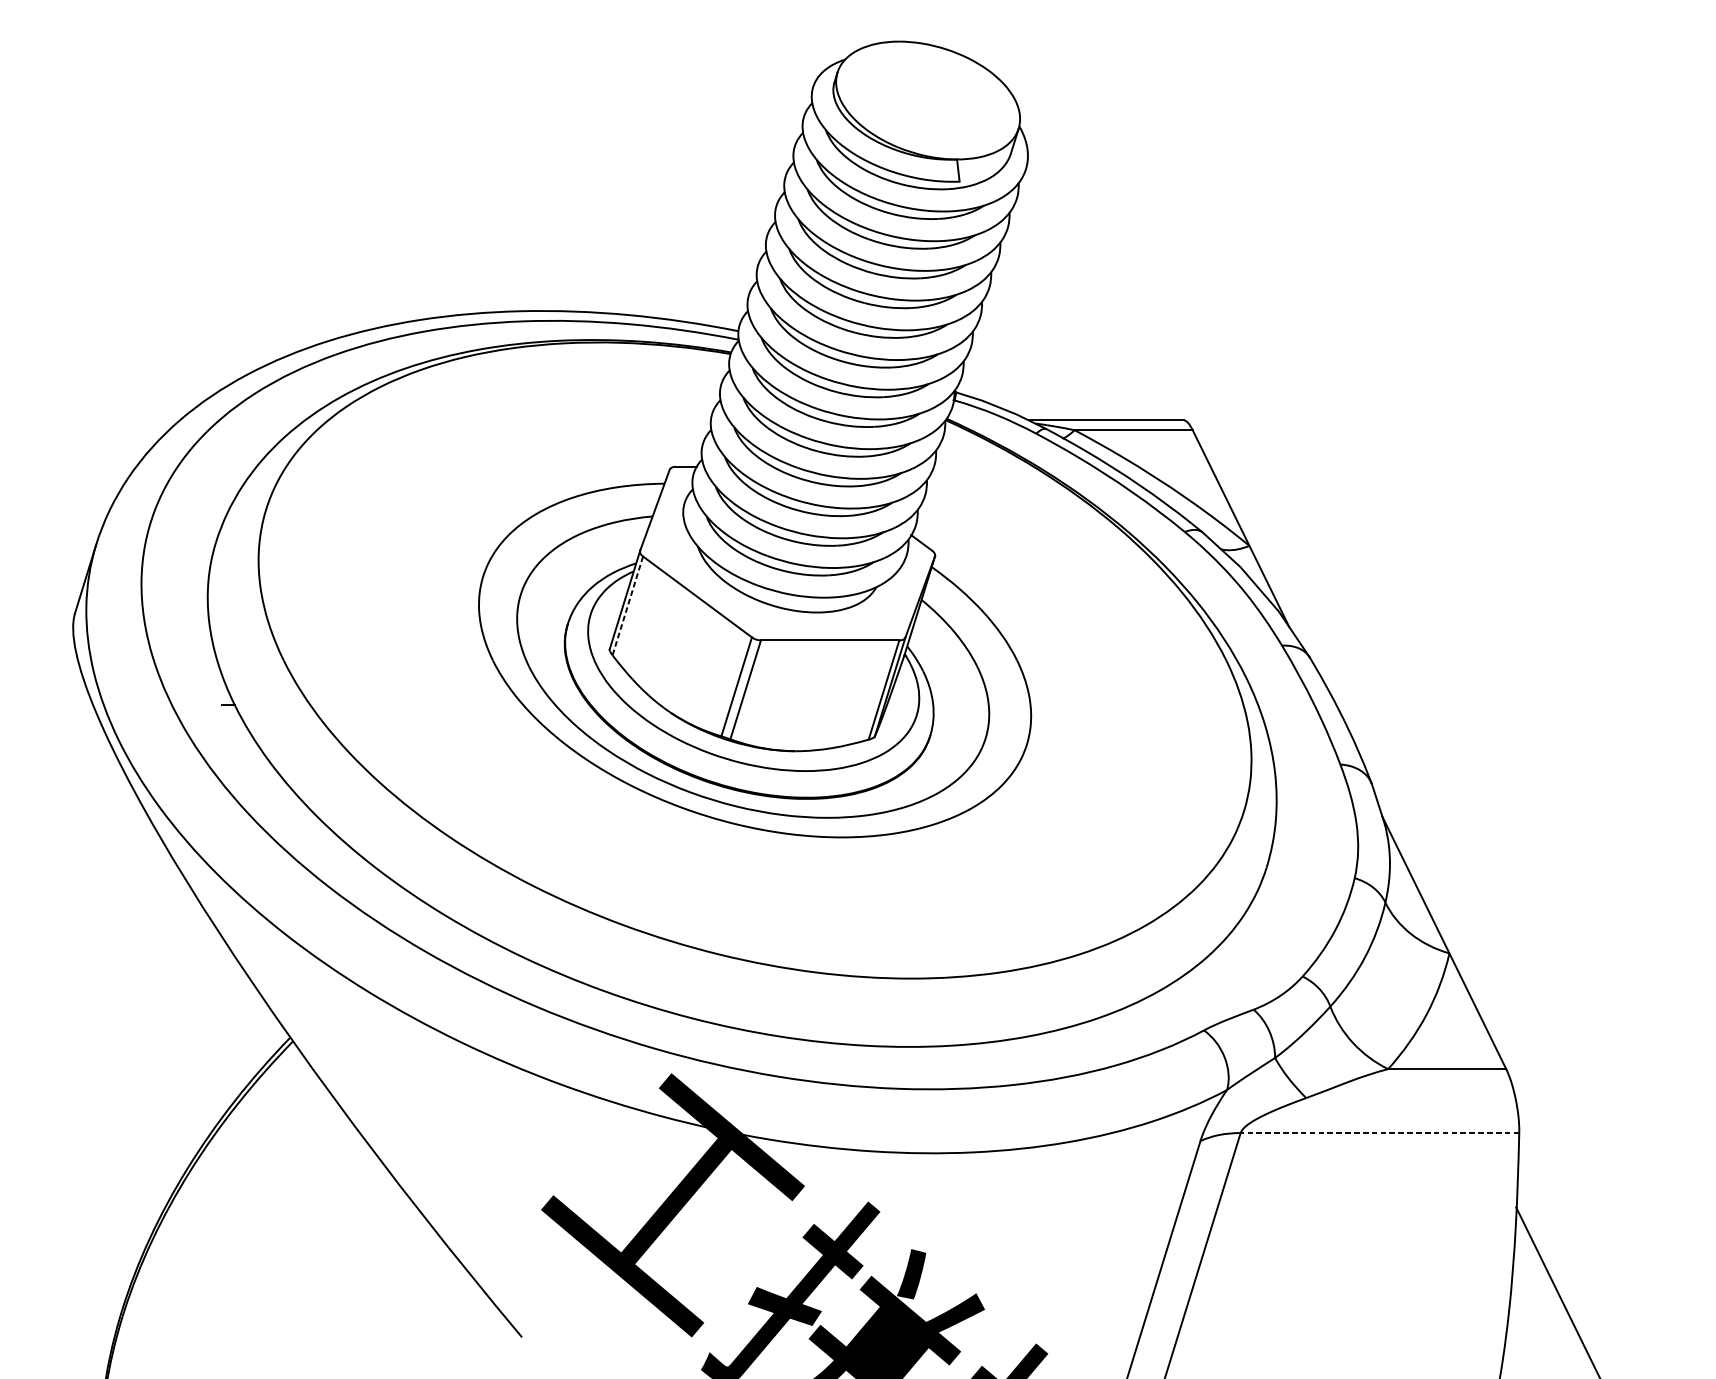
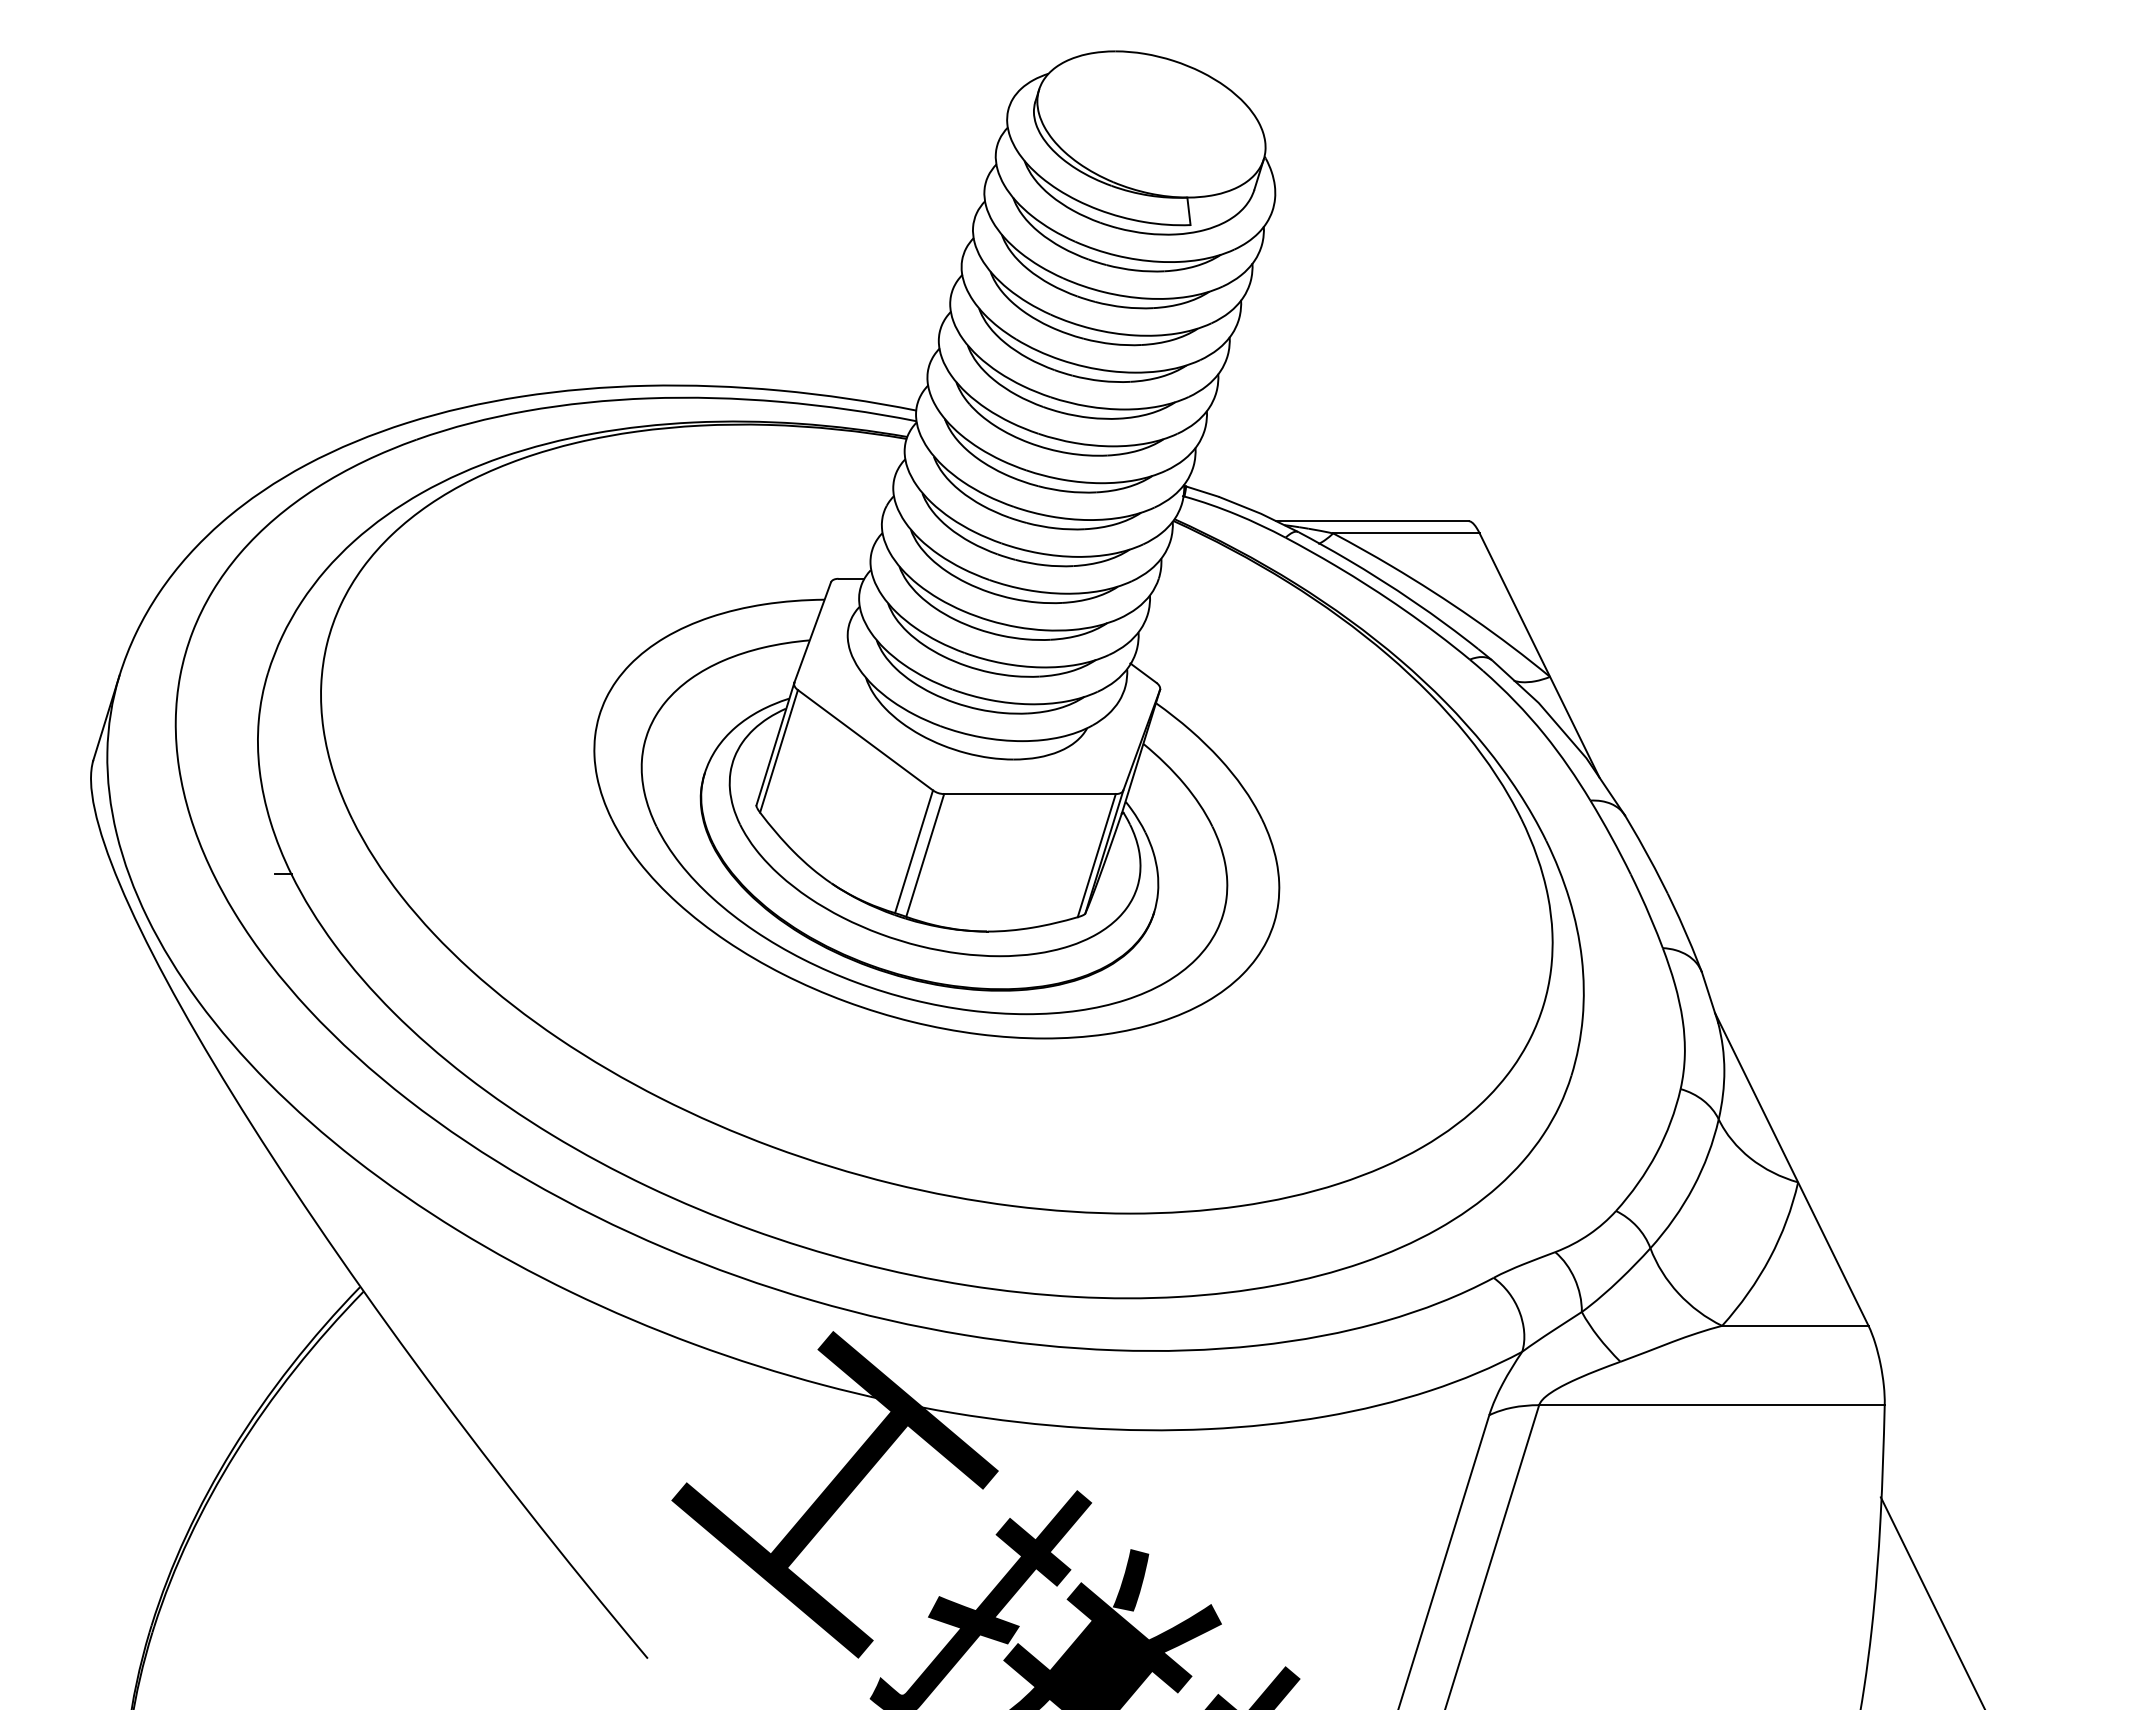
line: (627, 606) -> (778, 751), dashed -> solid
line: (1379, 1133) -> (1711, 1405), dashed -> solid

